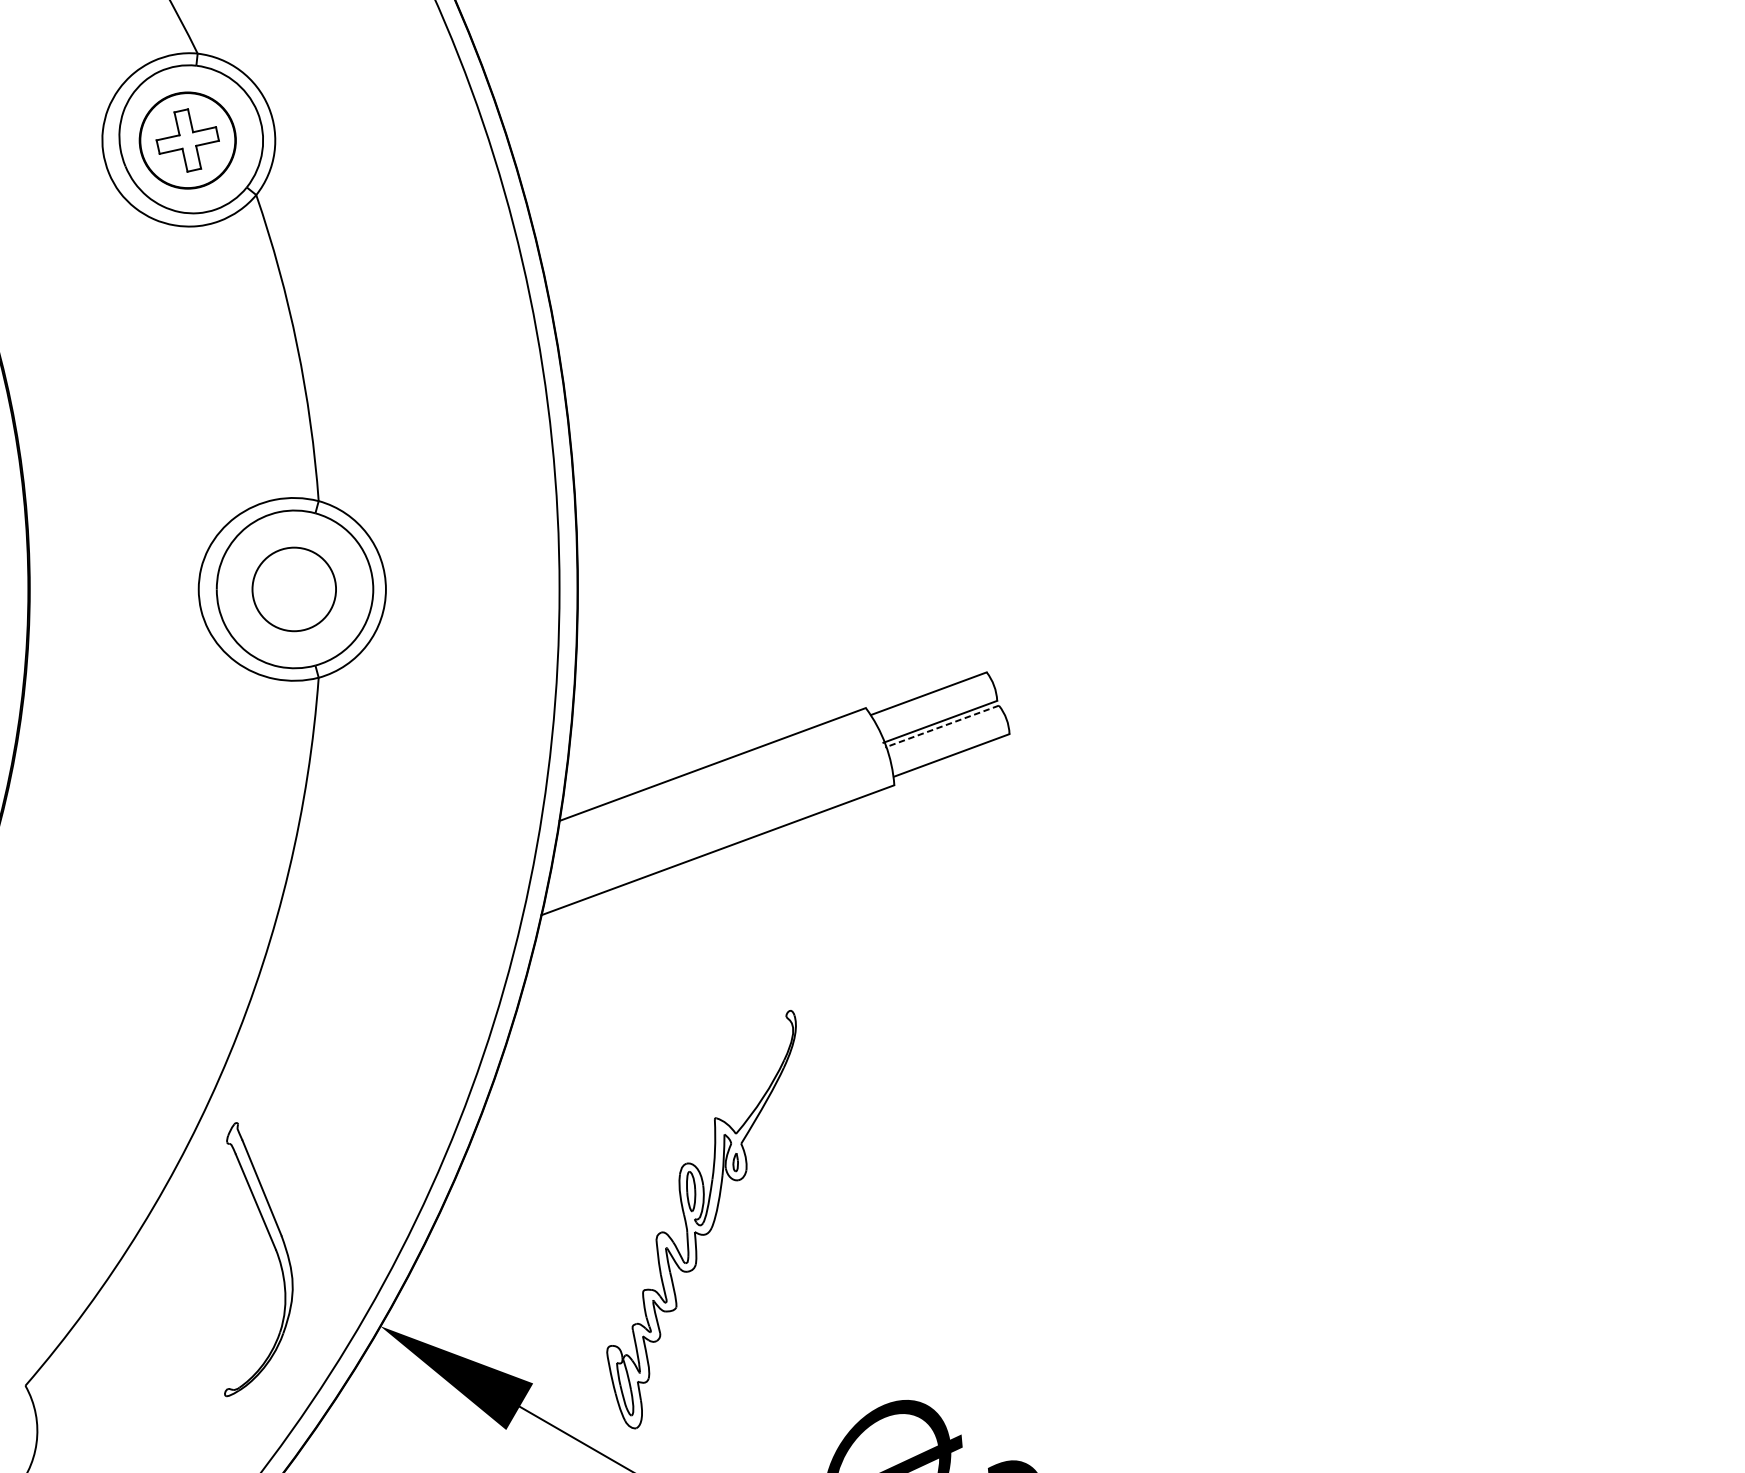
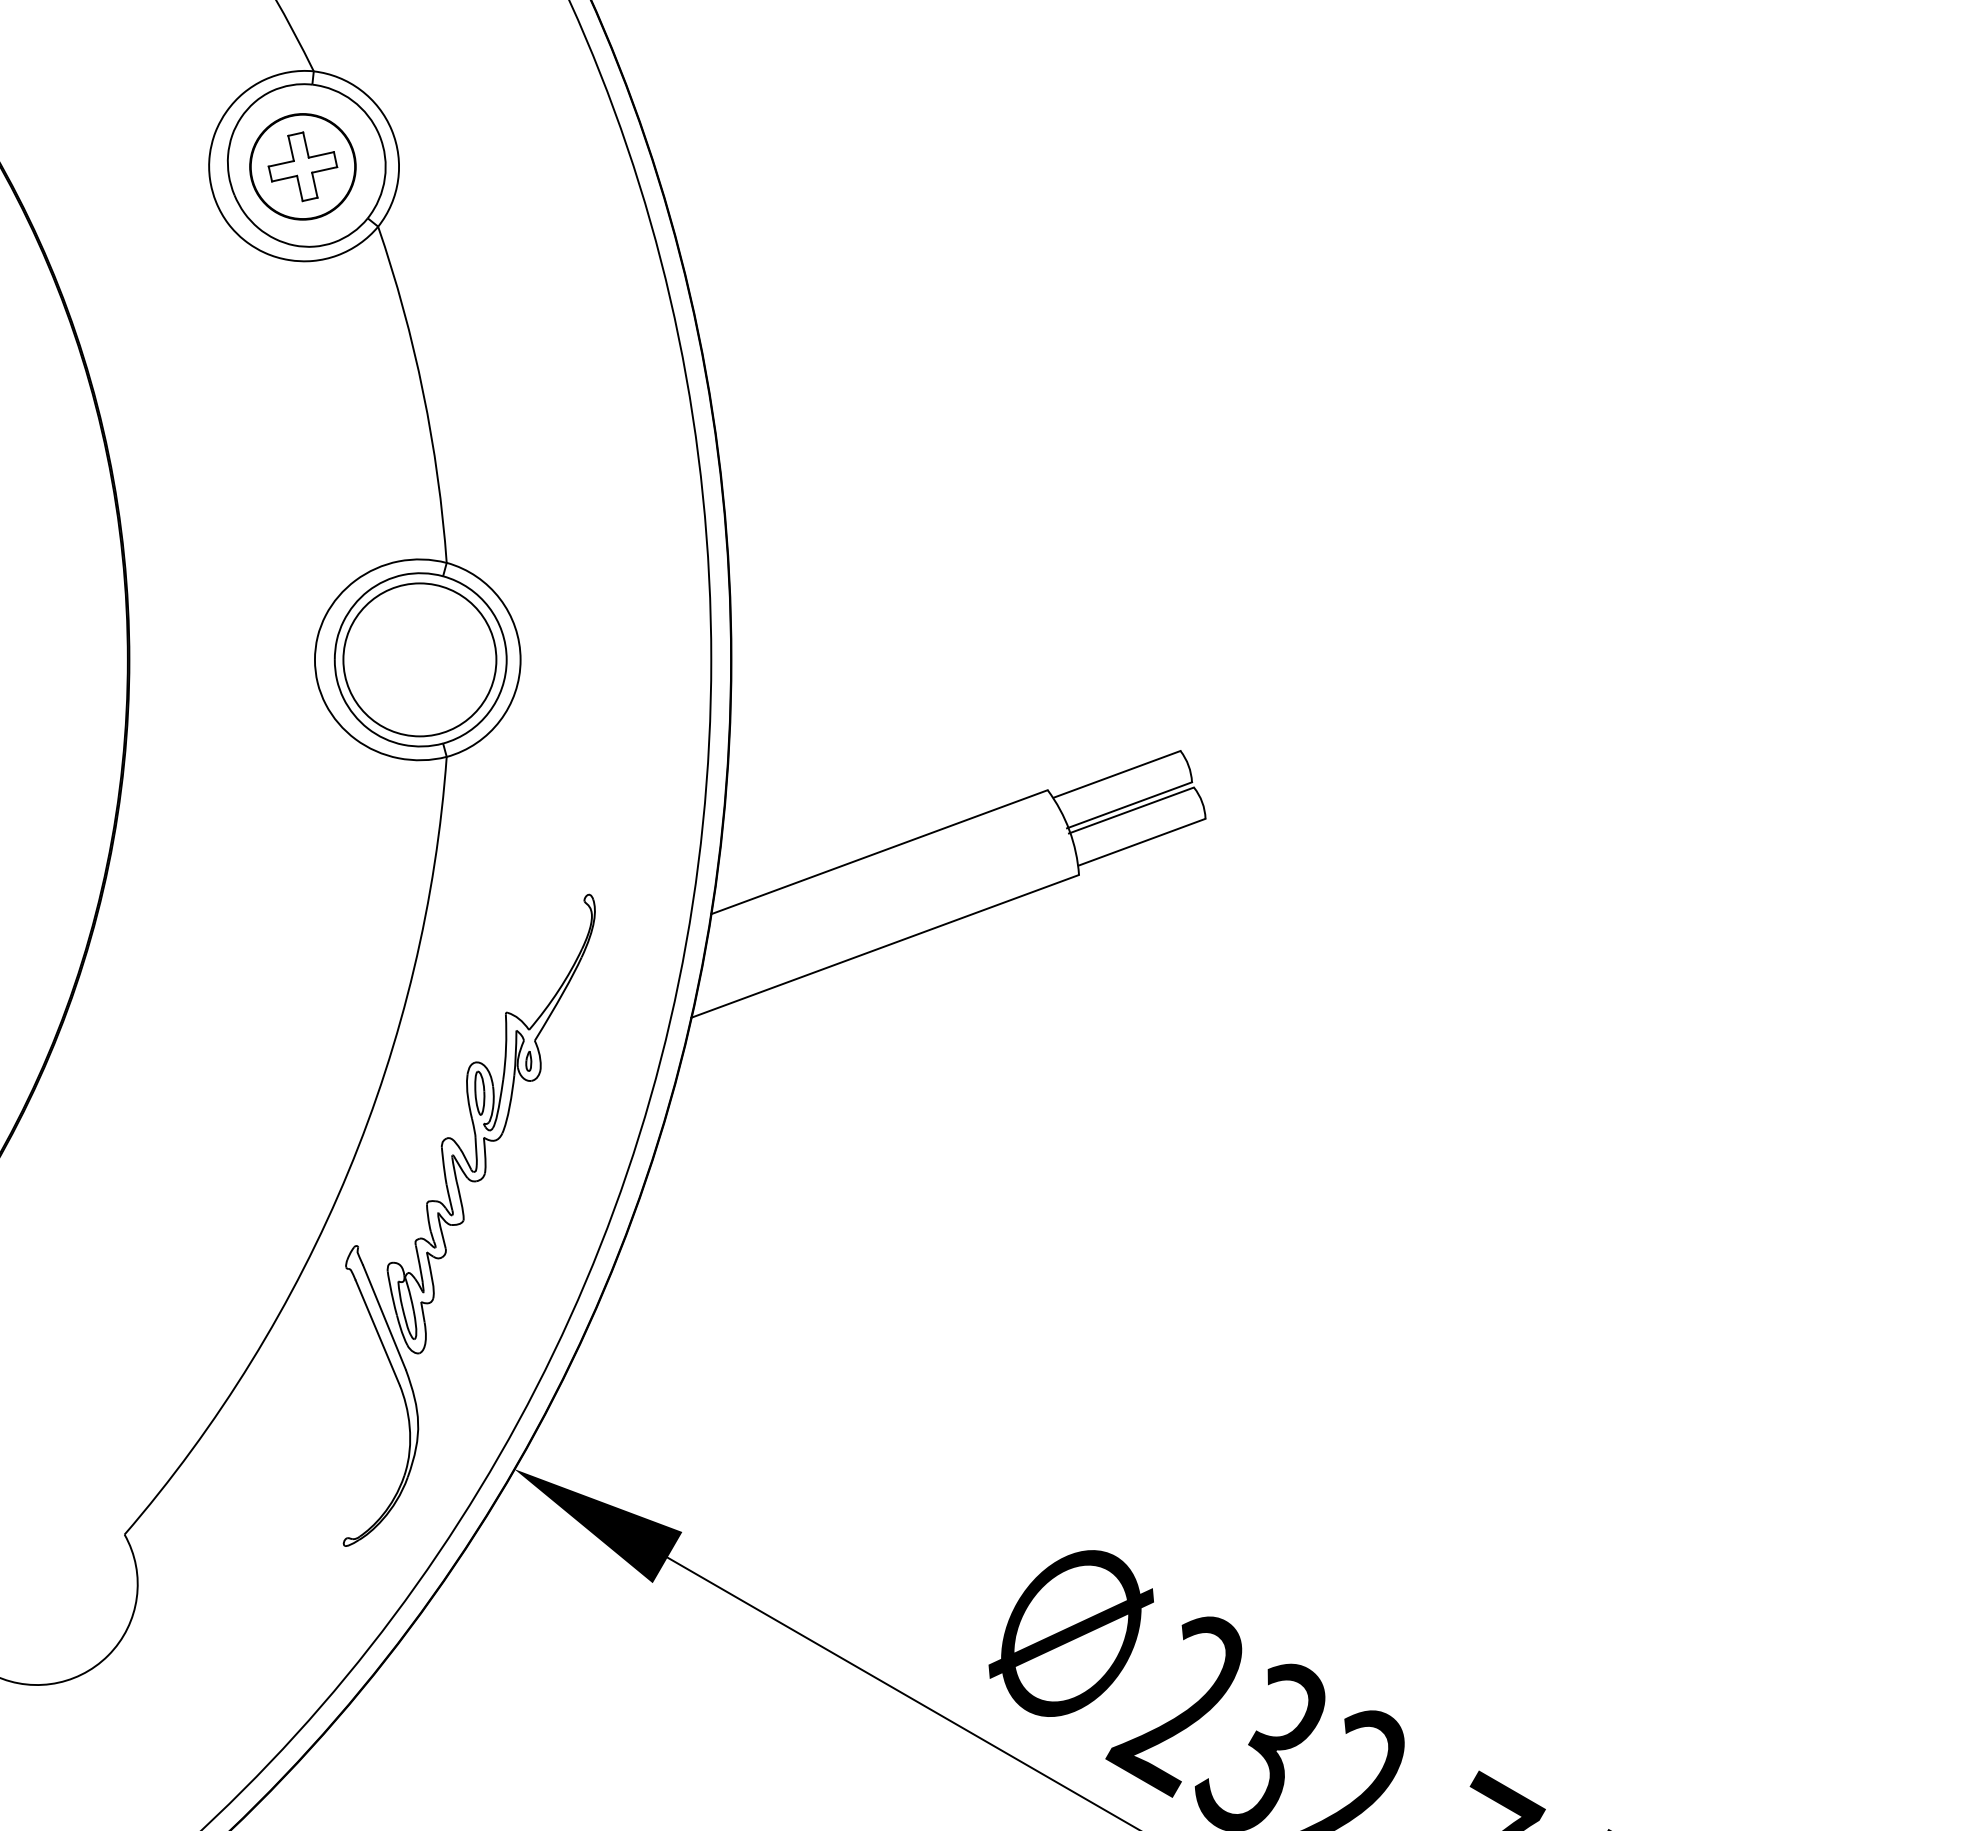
circle: (293, 589) -> (419, 659), size x1.67
line: (942, 726) -> (1131, 810), dashed -> solid
part: (700, 1219) -> (490, 1123), moved

